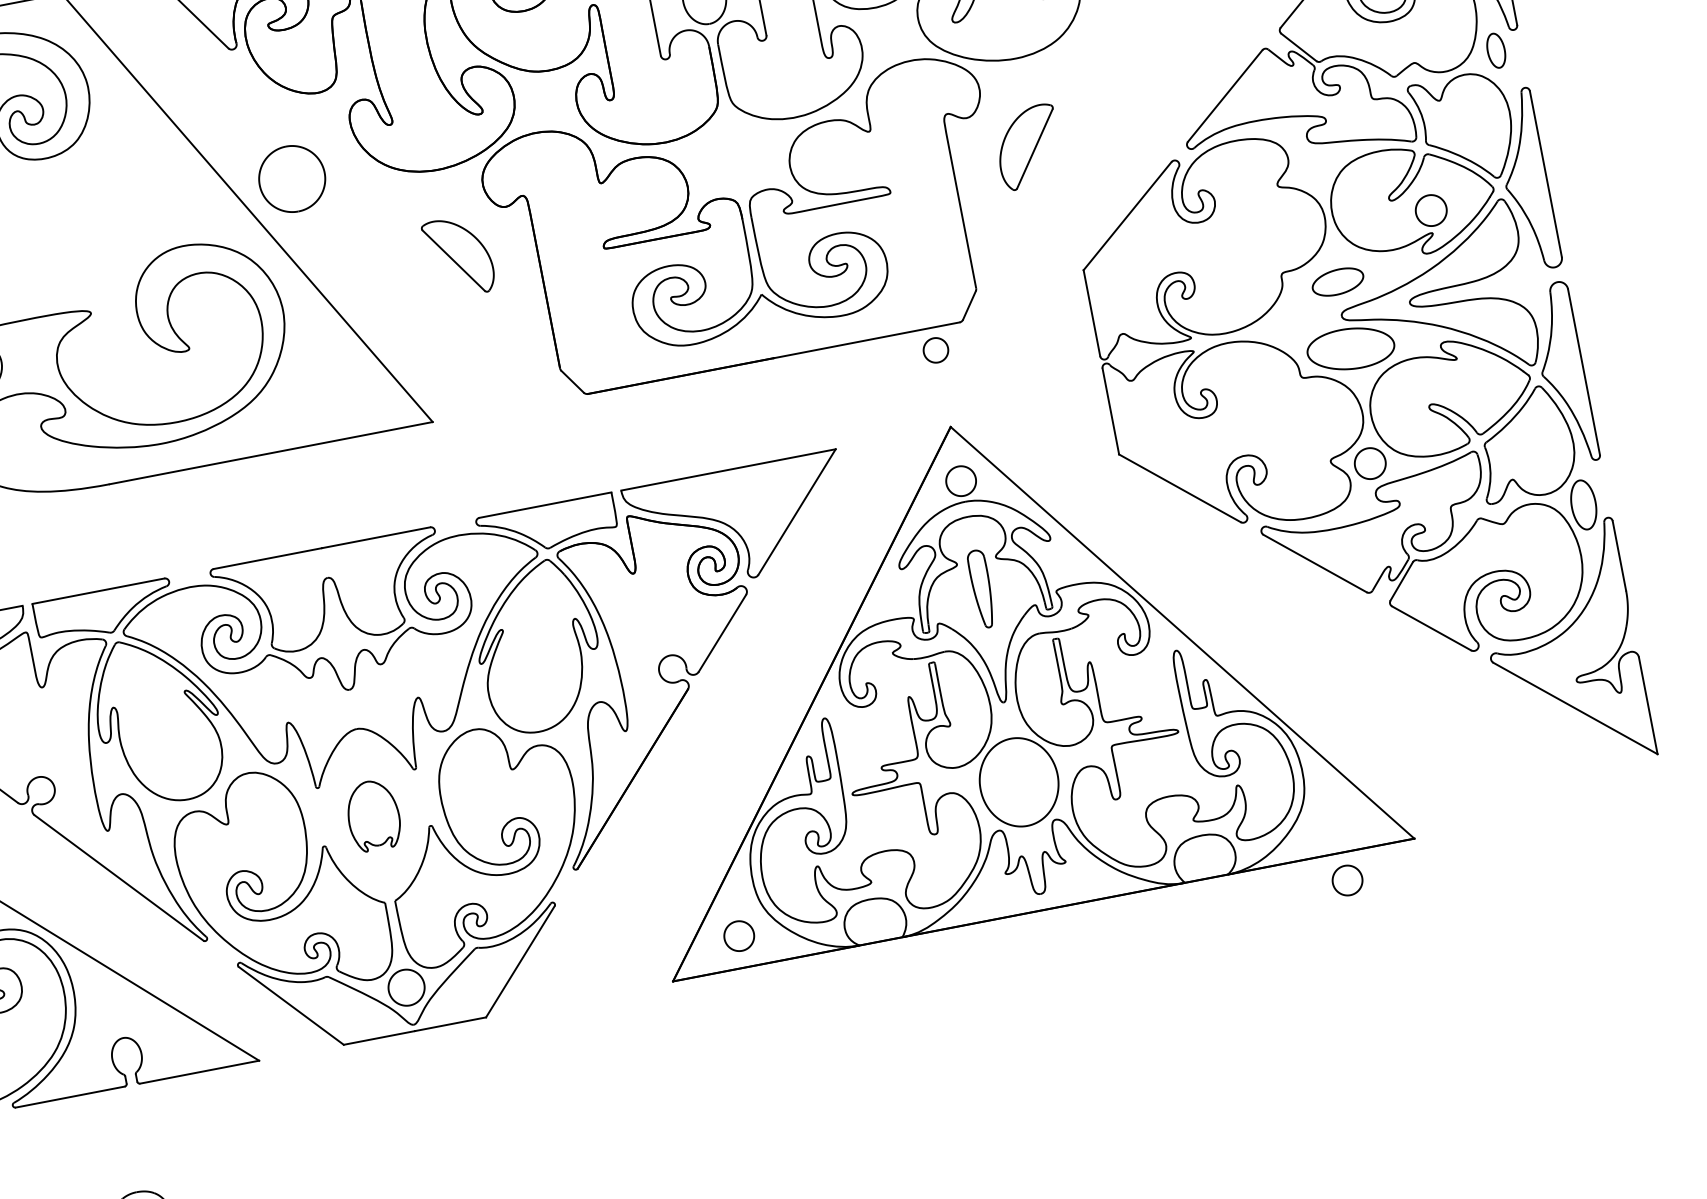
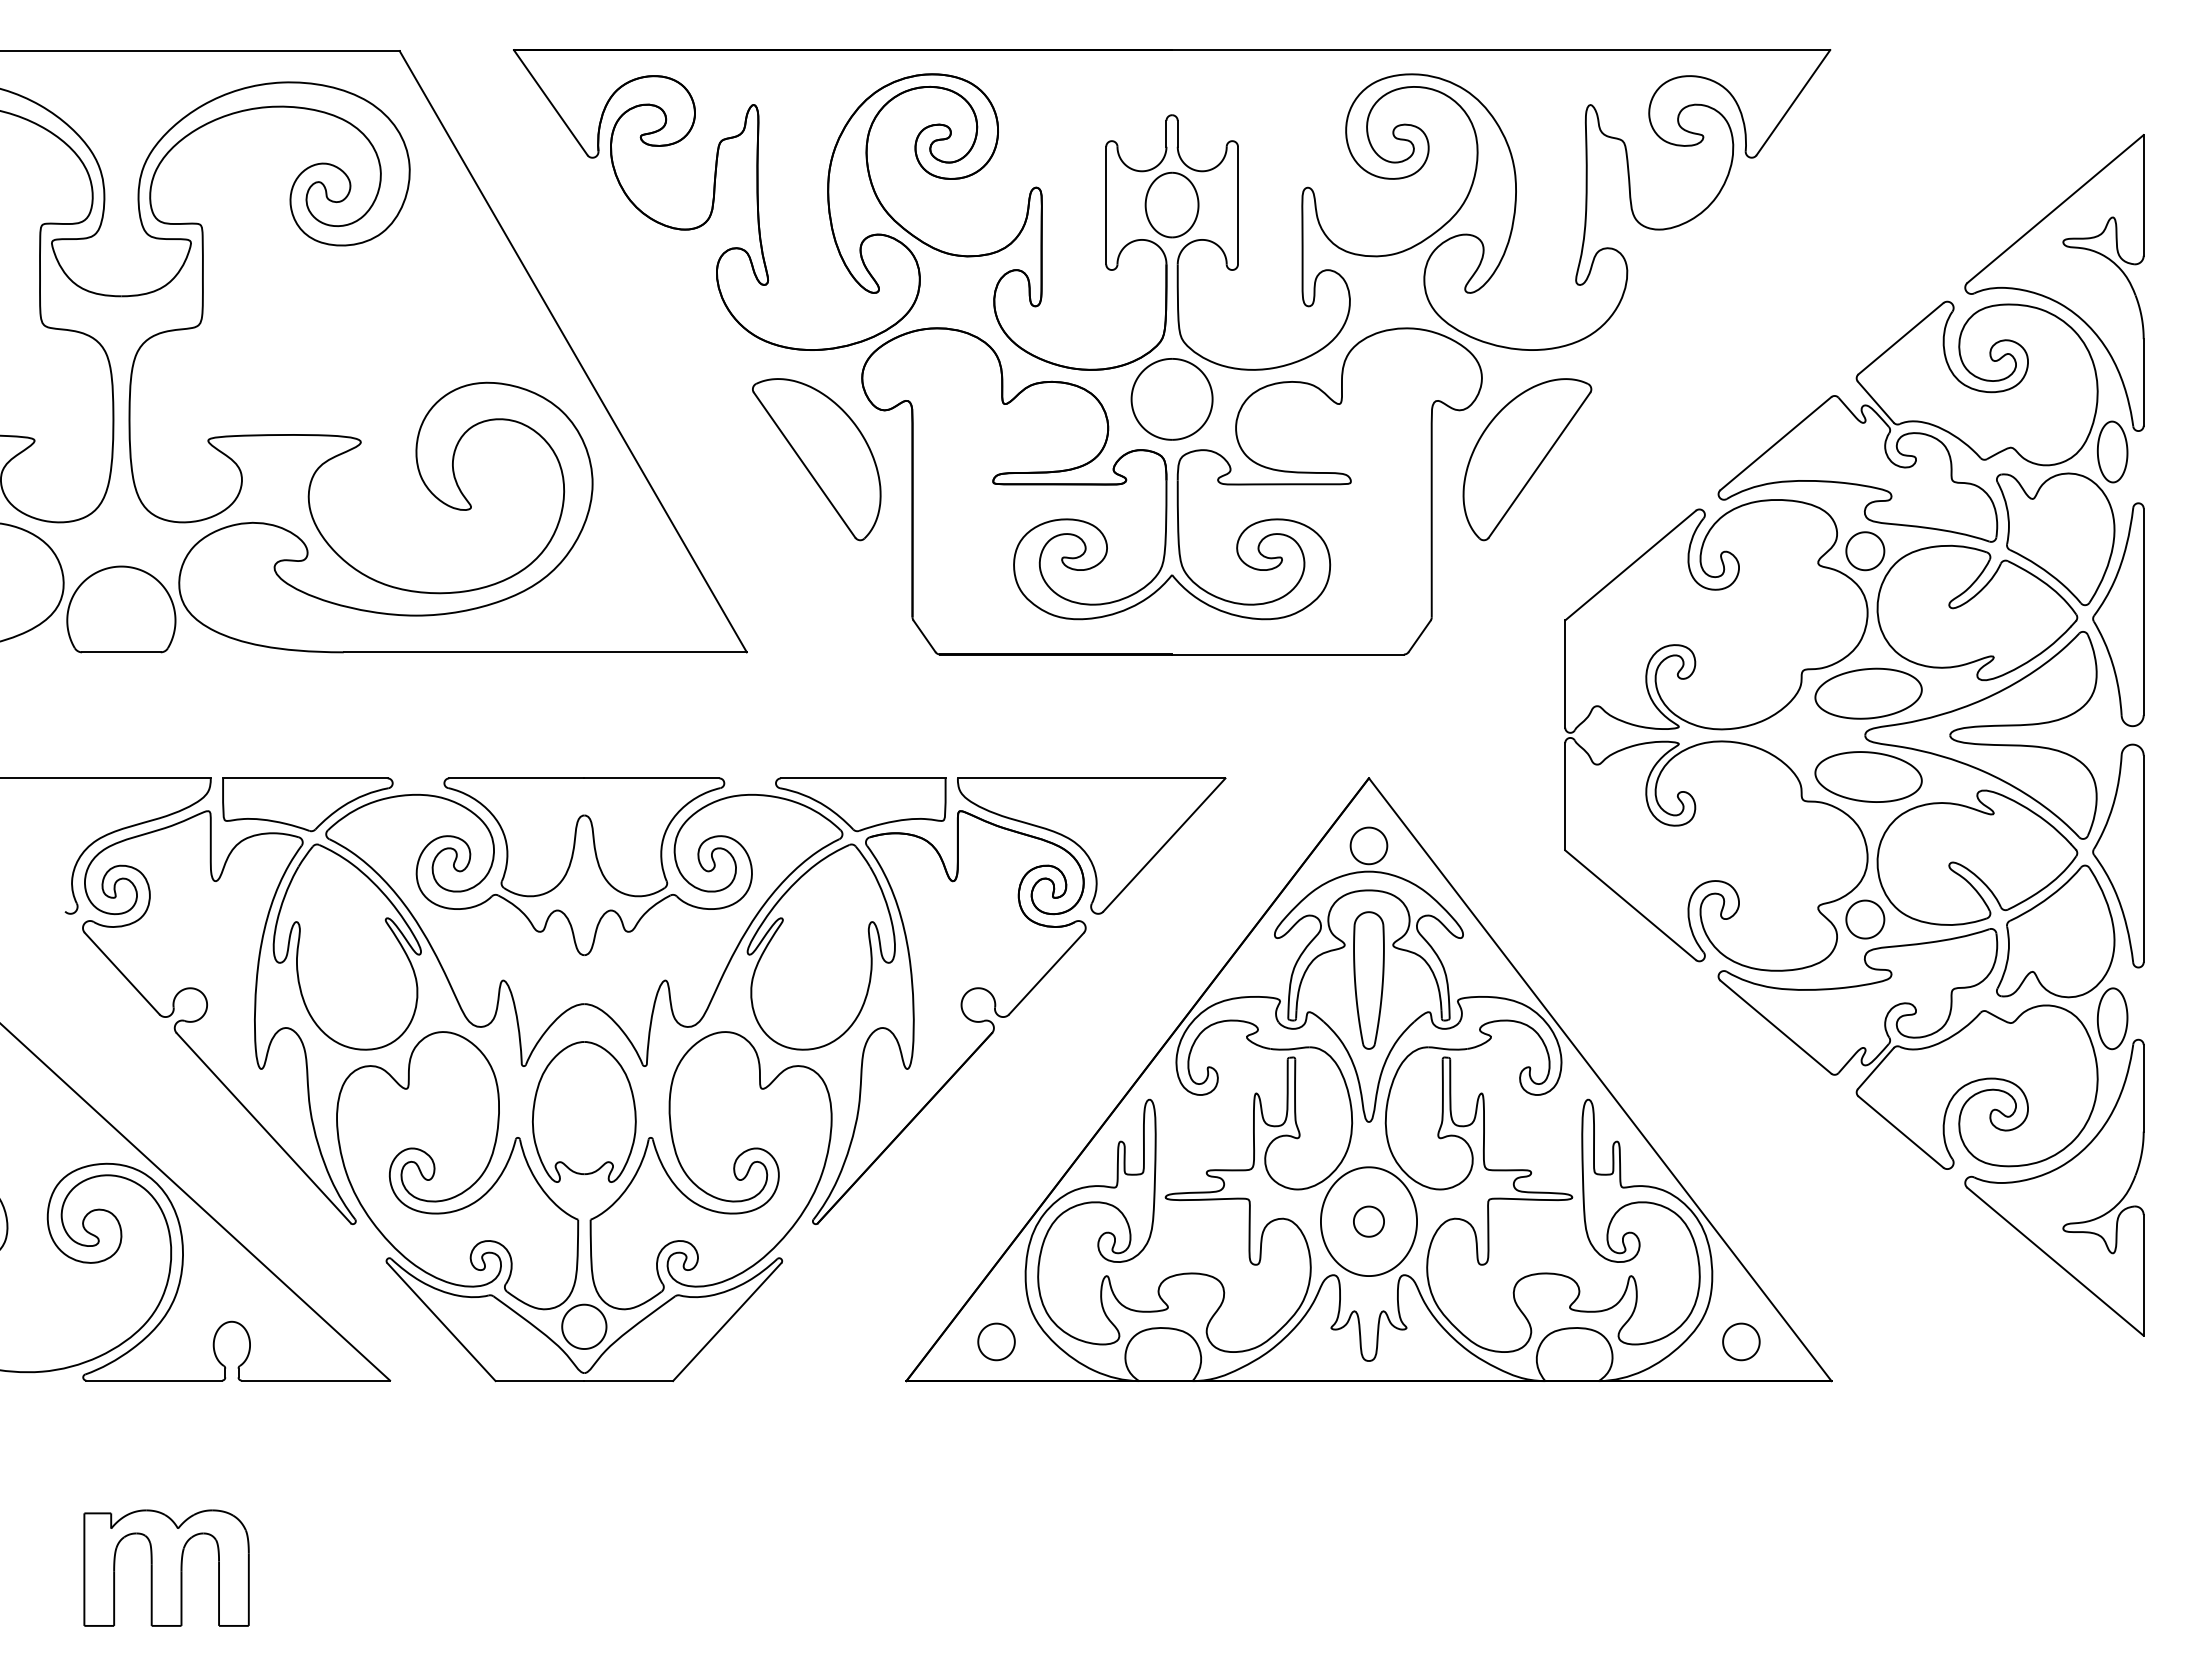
part: (1496, 50) -> (2112, 451), size x1.43
part: (1028, 147) -> (1527, 459), size x1.67
part: (291, 179) -> (1171, 399), moved
part: (1431, 210) -> (1865, 551), moved
part: (458, 256) -> (816, 459), size x1.67
part: (1337, 281) -> (1868, 693), size x1.67
part: (935, 350) -> (1368, 1221), moved
part: (981, 589) -> (1368, 980), size x1.43
part: (373, 815) -> (584, 1111), size x1.67
part: (1347, 880) -> (1741, 1341), moved

